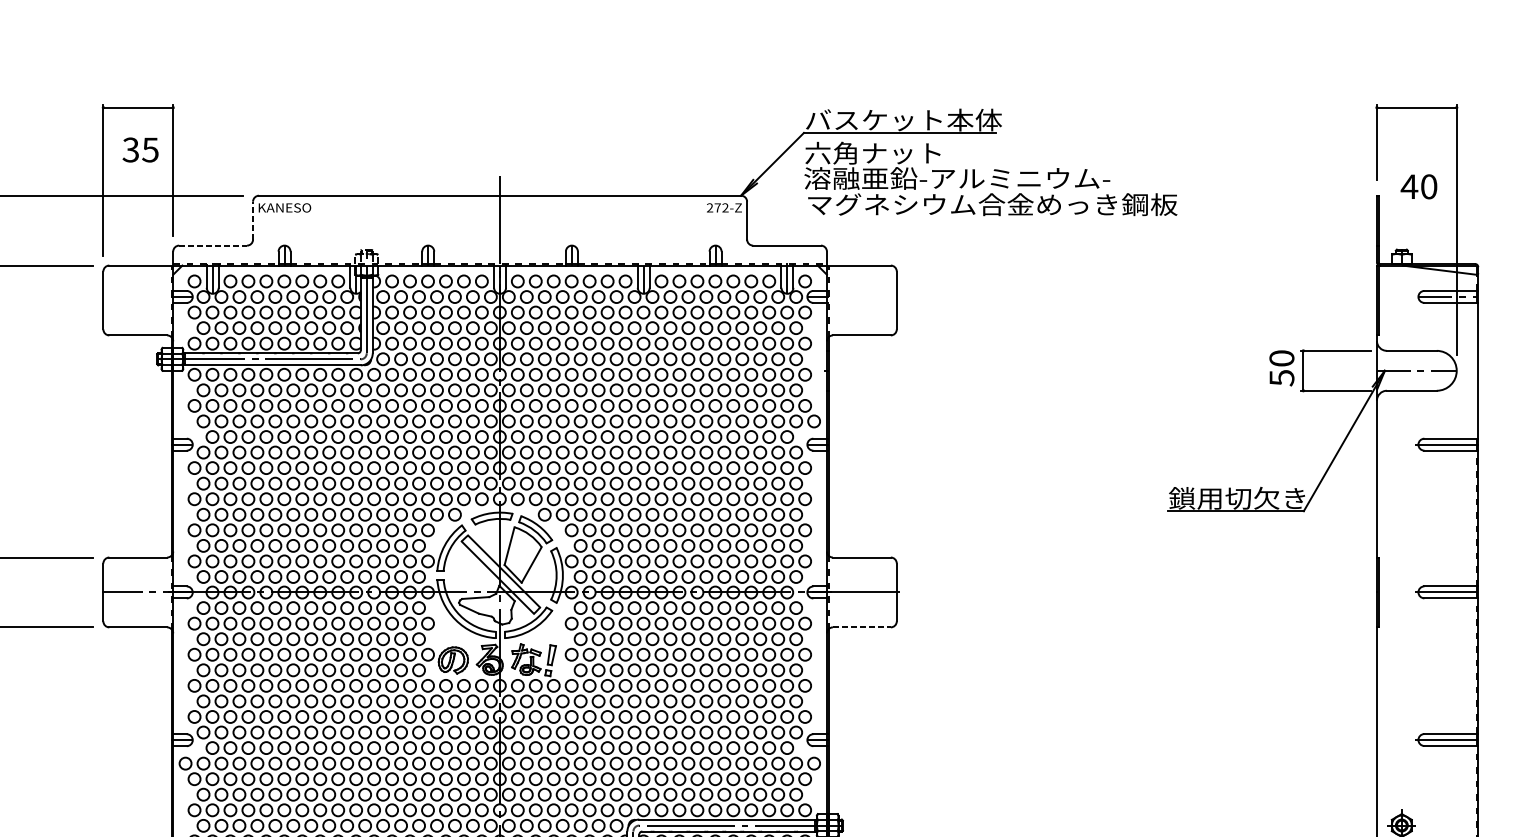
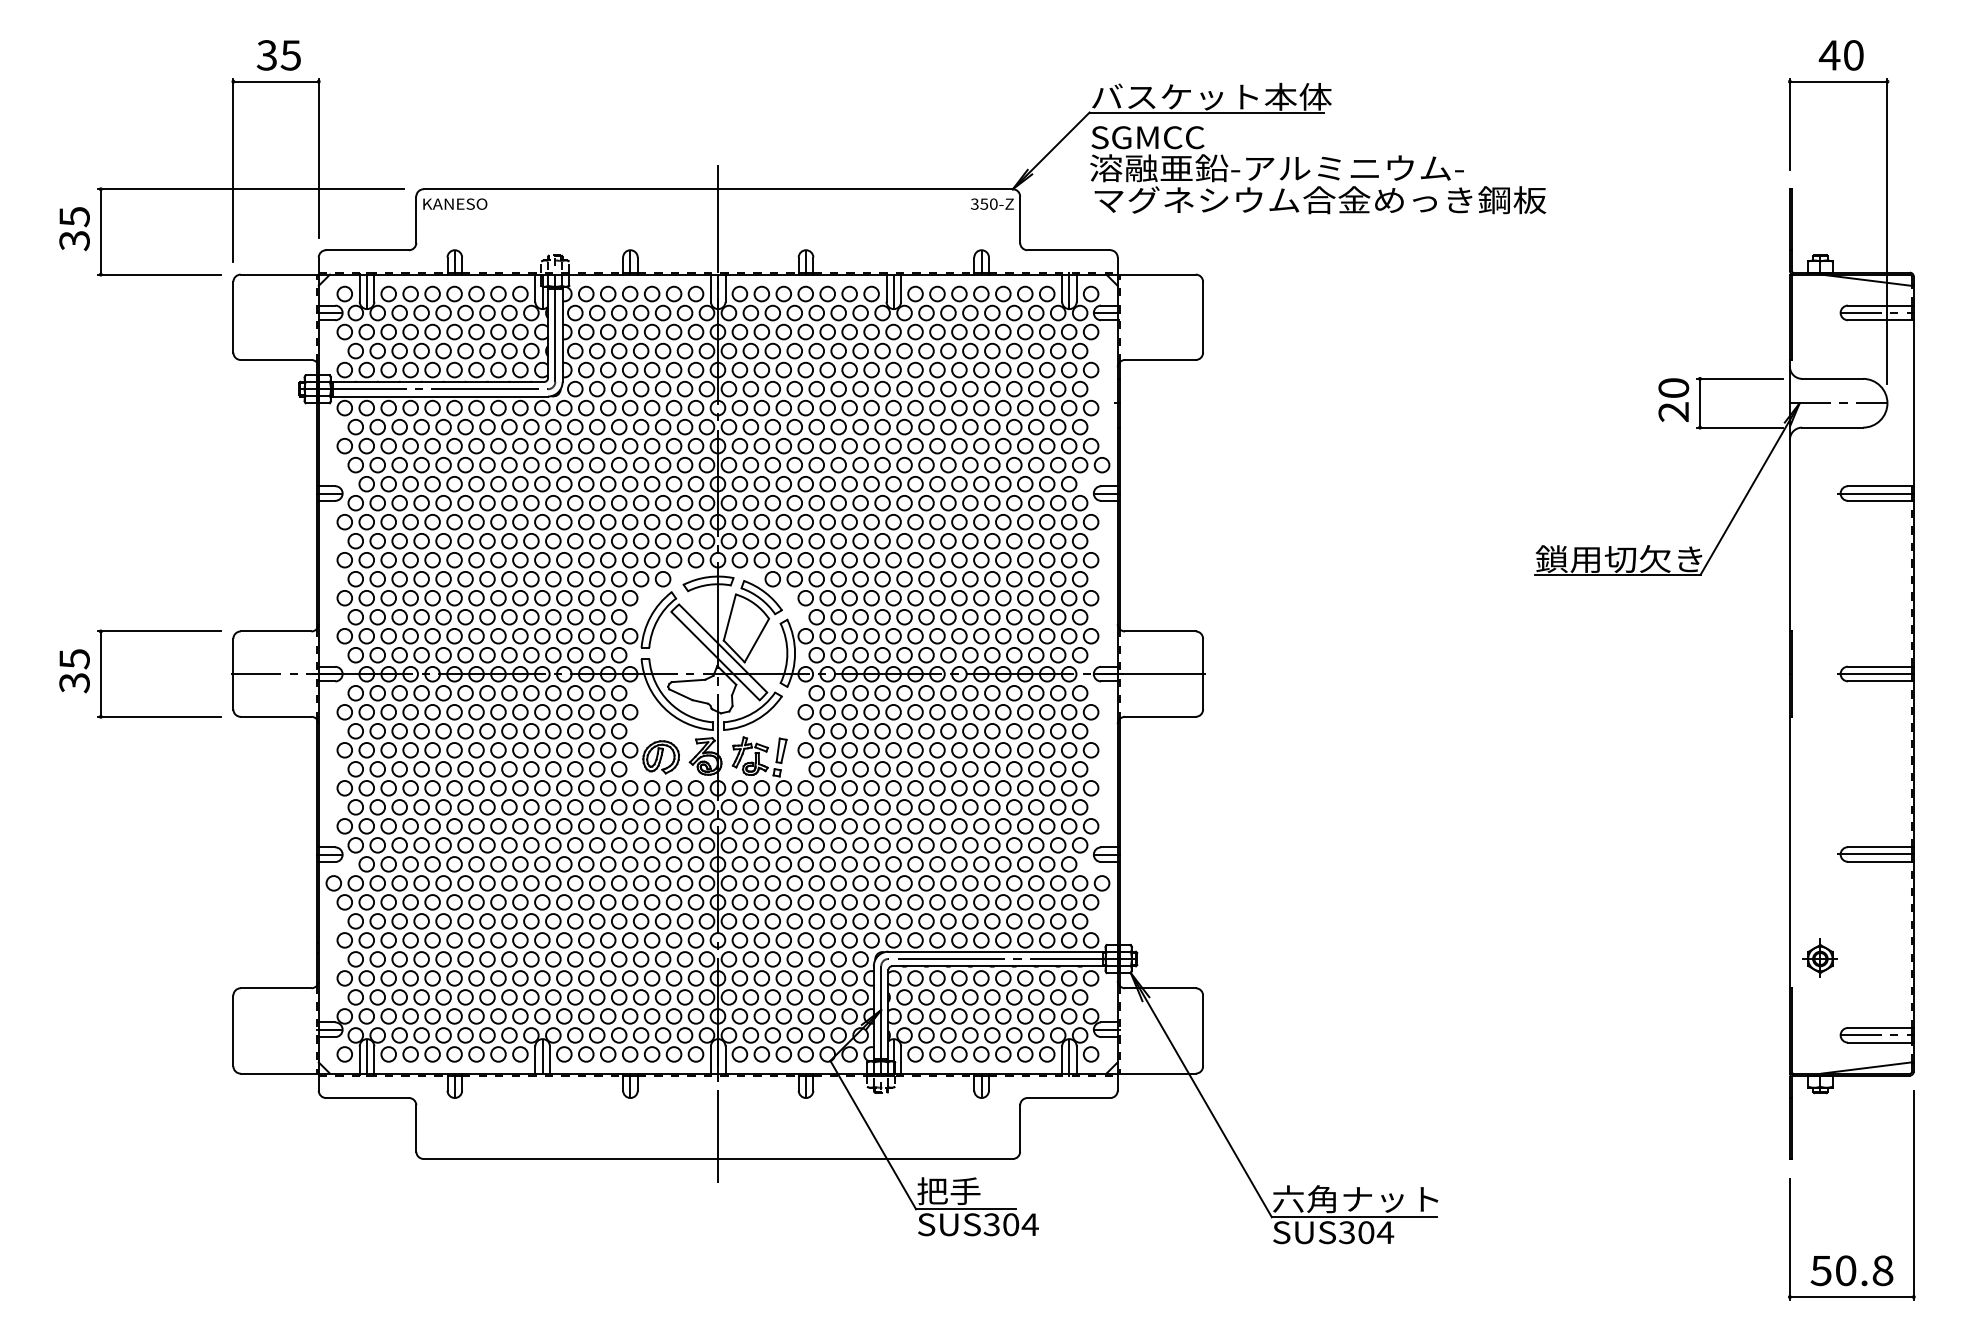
text: (140, 150) -> (278, 55), moved
text: (872, 153) -> (1173, 137), 六角ナット -> SGMCC
text: (1418, 186) -> (1840, 55), moved
text: (717, 207) -> (984, 203), 272-Z -> 350-Z
line: (253, 220) -> (416, 219), dashed -> solid
line: (213, 245) -> (368, 250), dashed -> solid
text: (1281, 378) -> (1673, 412), 50 -> 20
line: (861, 627) -> (1160, 716), dashed -> solid

